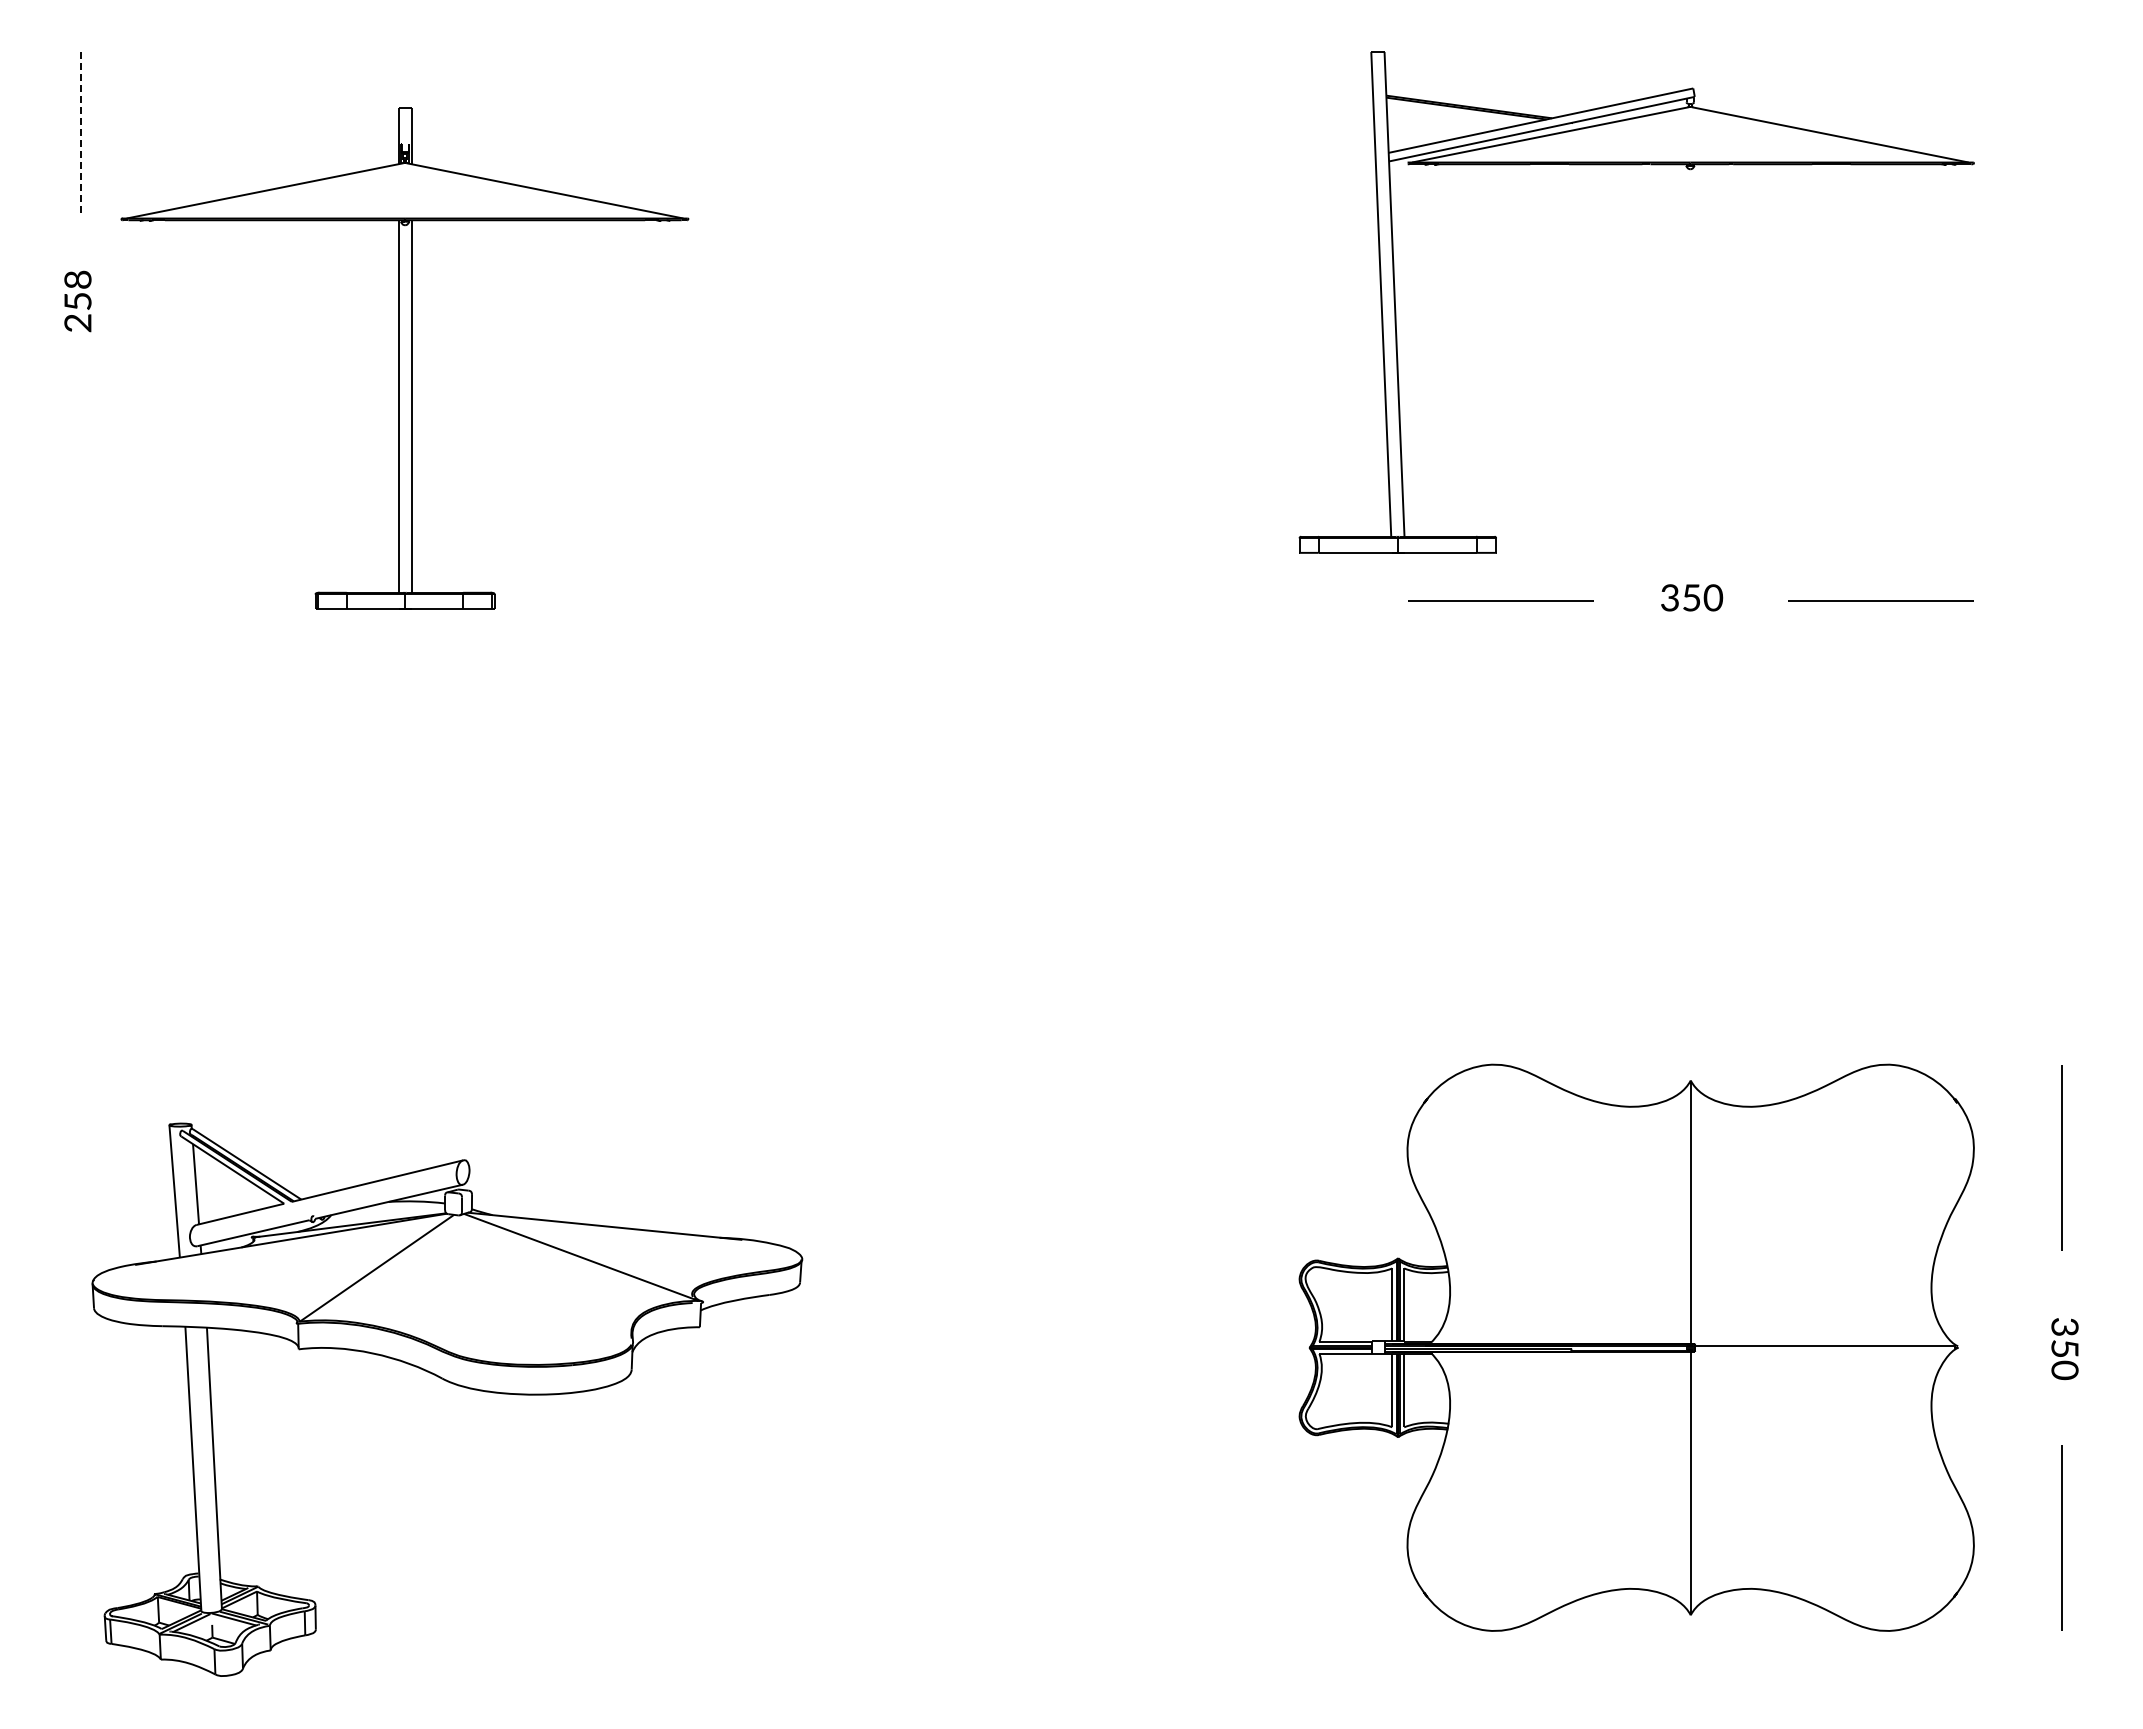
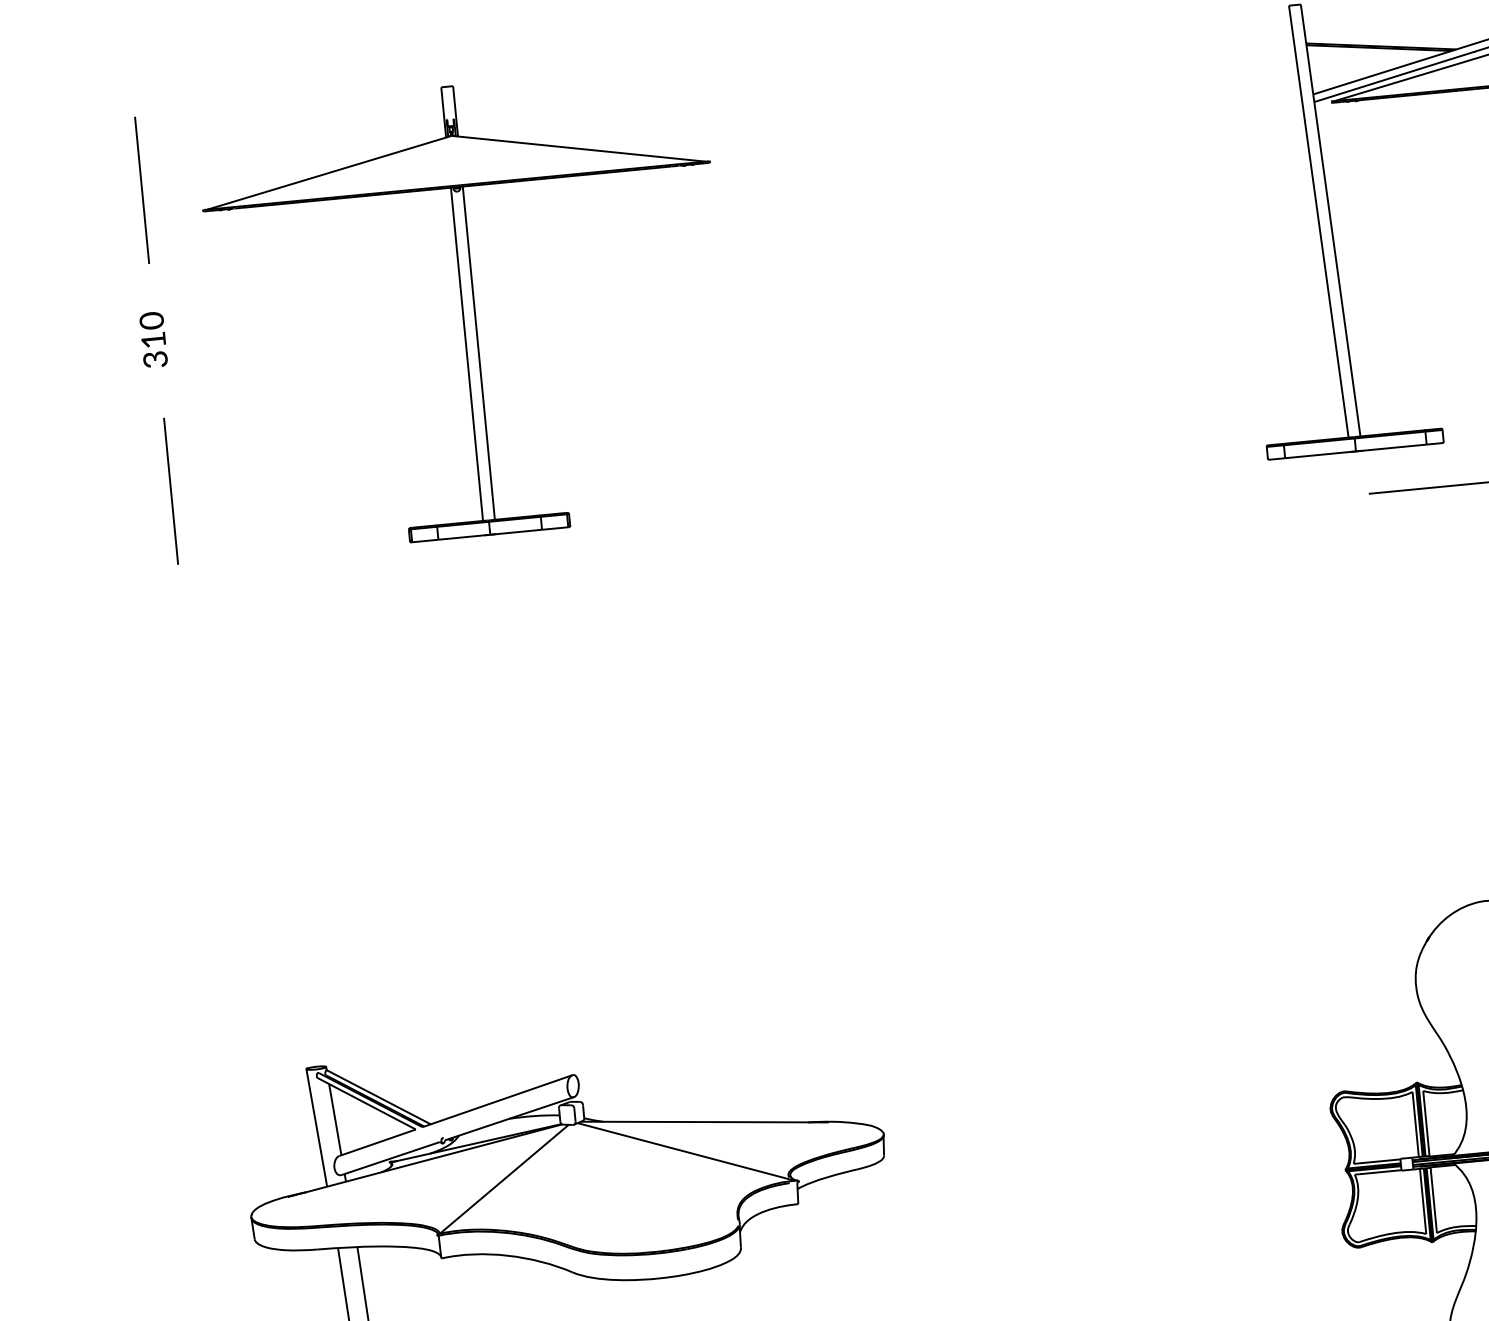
line: (81, 134) -> (142, 190), dashed -> solid
text: (77, 301) -> (153, 340), 258 -> 310
part: (404, 358) -> (468, 310), moved
line: (80, 470) -> (170, 491), added

